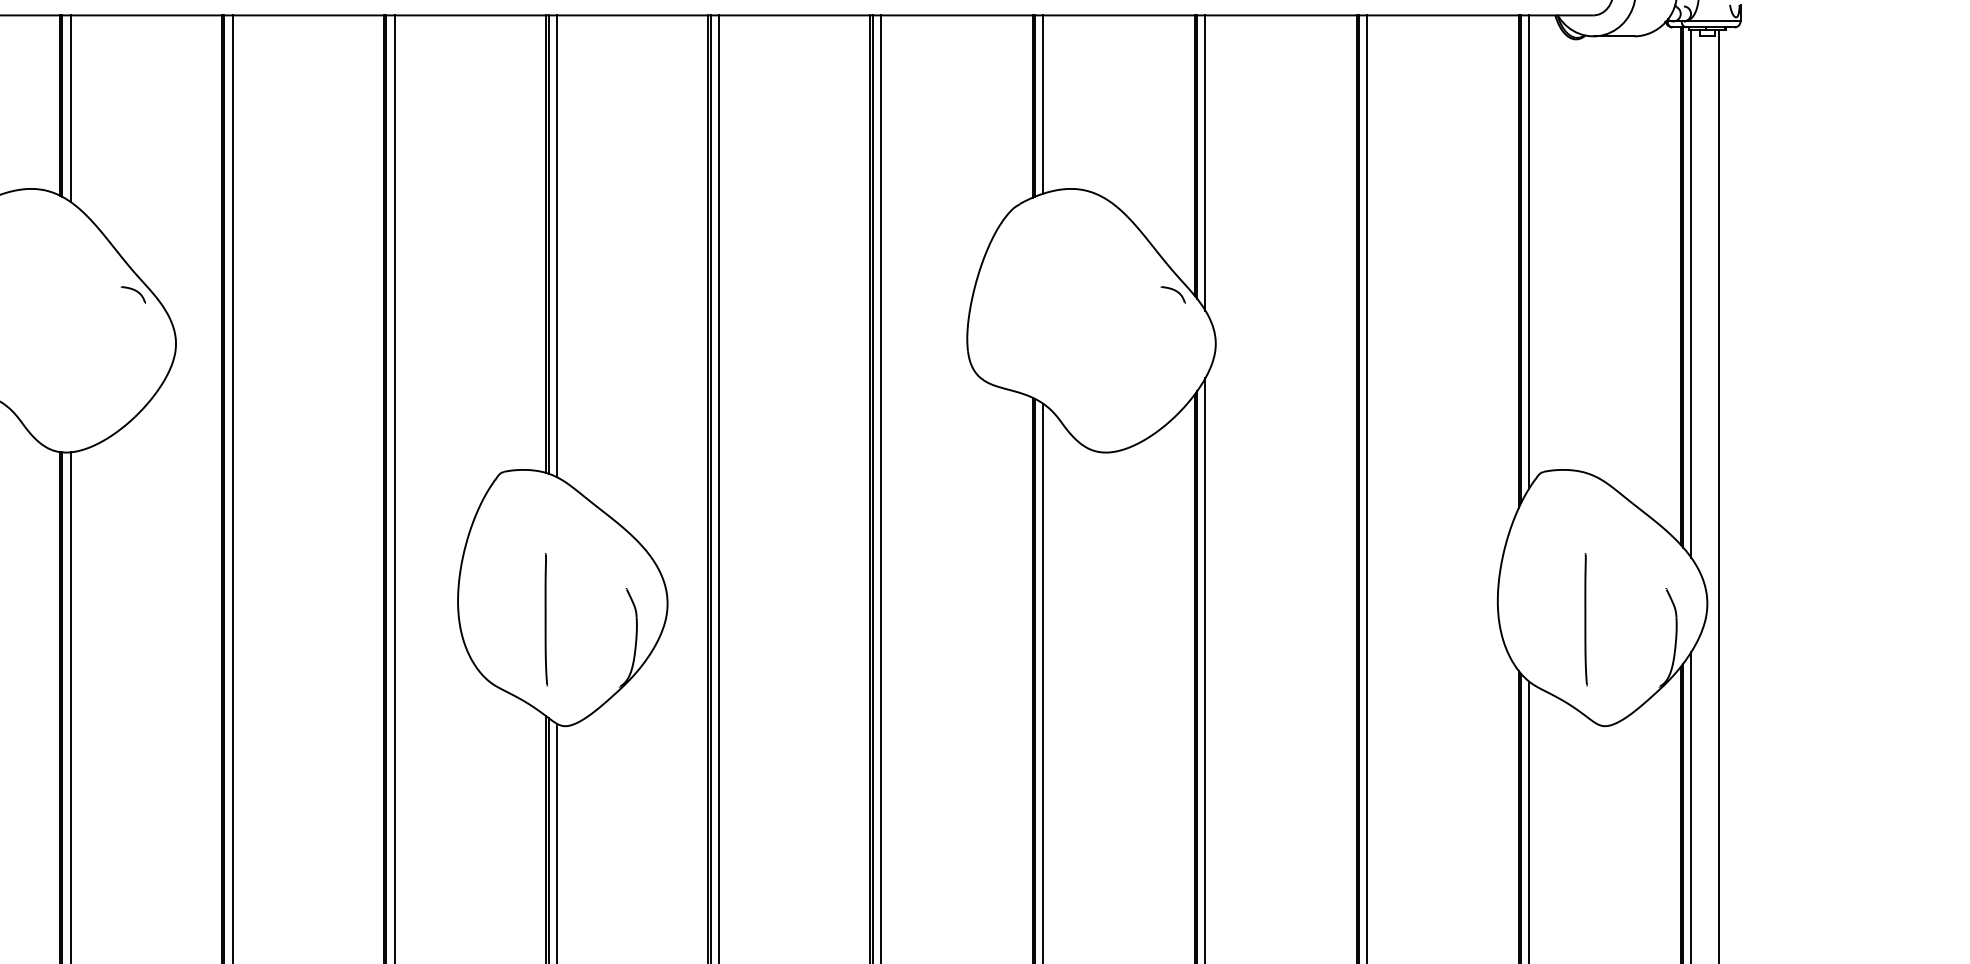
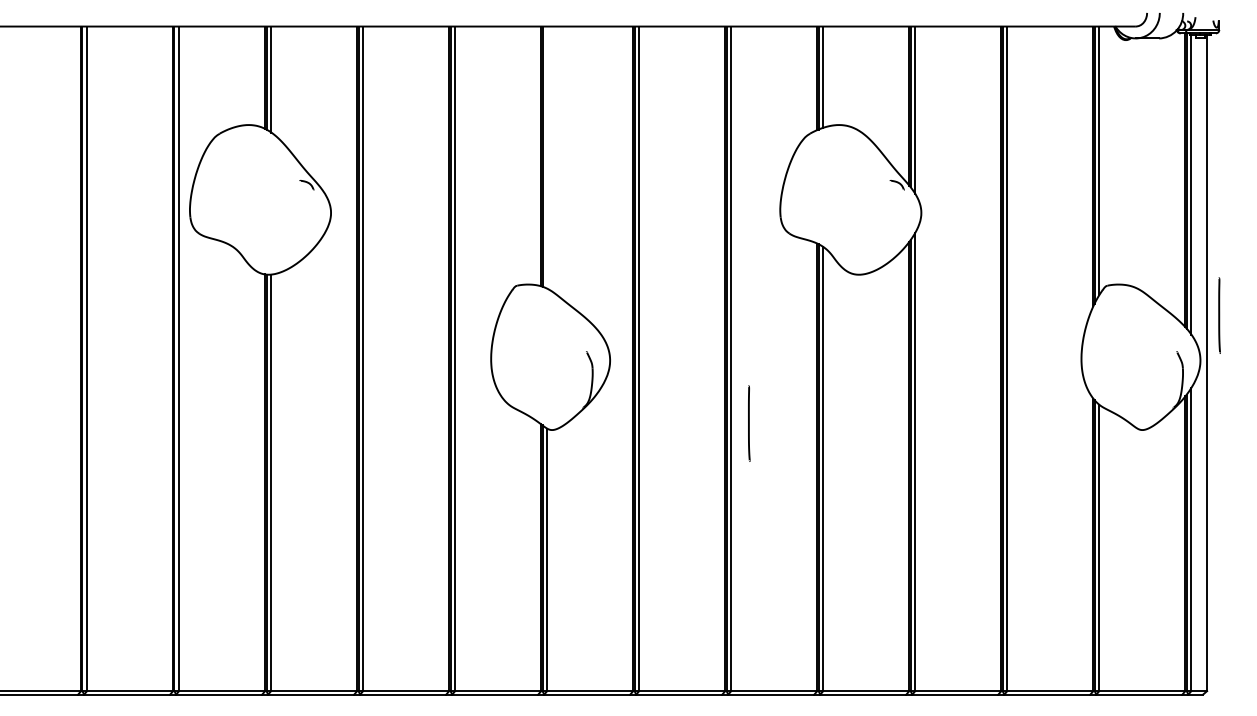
line: (557, 246) -> (547, 157), removed
line: (546, 619) -> (749, 423), moved
line: (1585, 619) -> (1219, 315), moved

